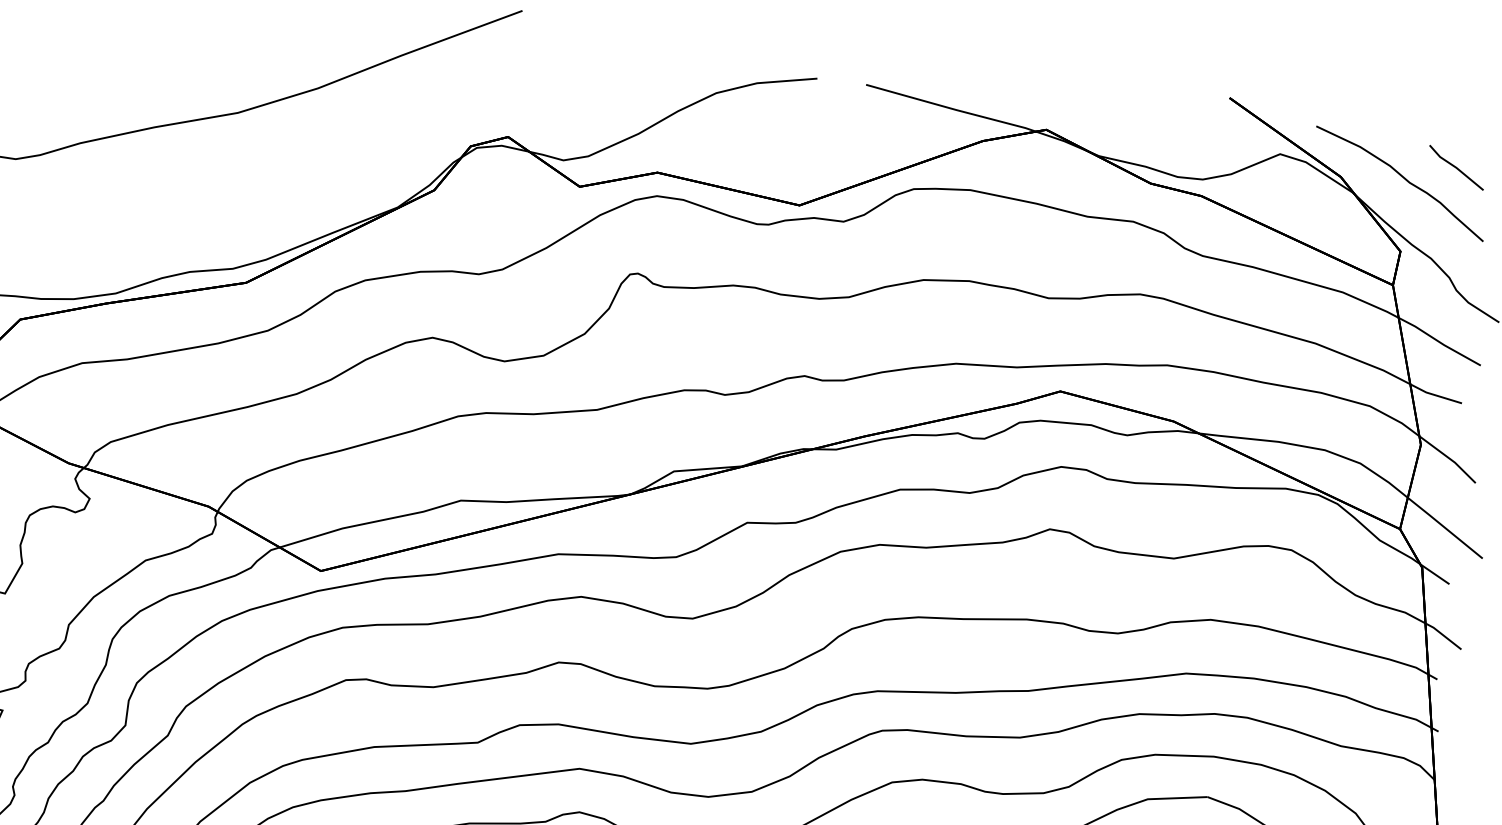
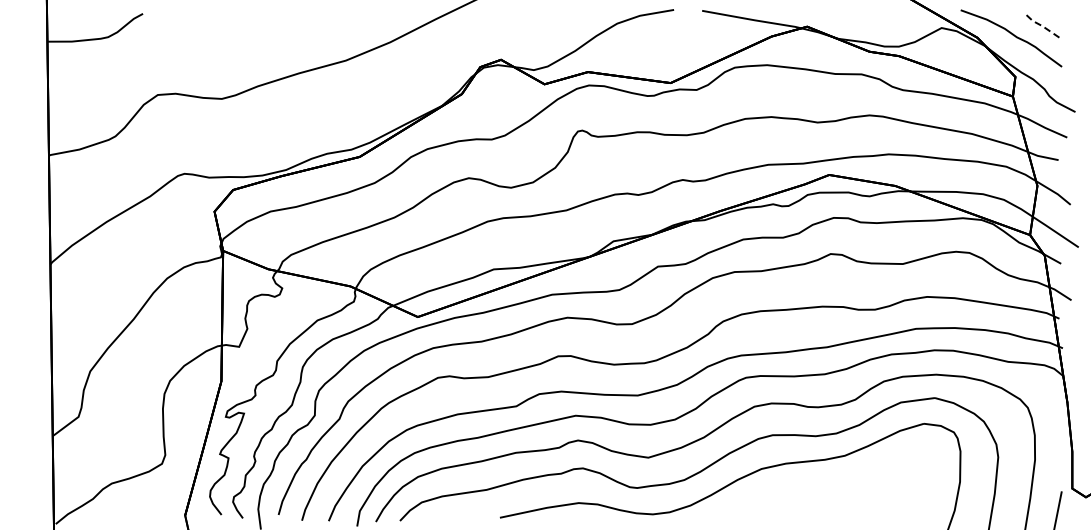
line: (1455, 168) -> (1042, 26), solid -> dashed

